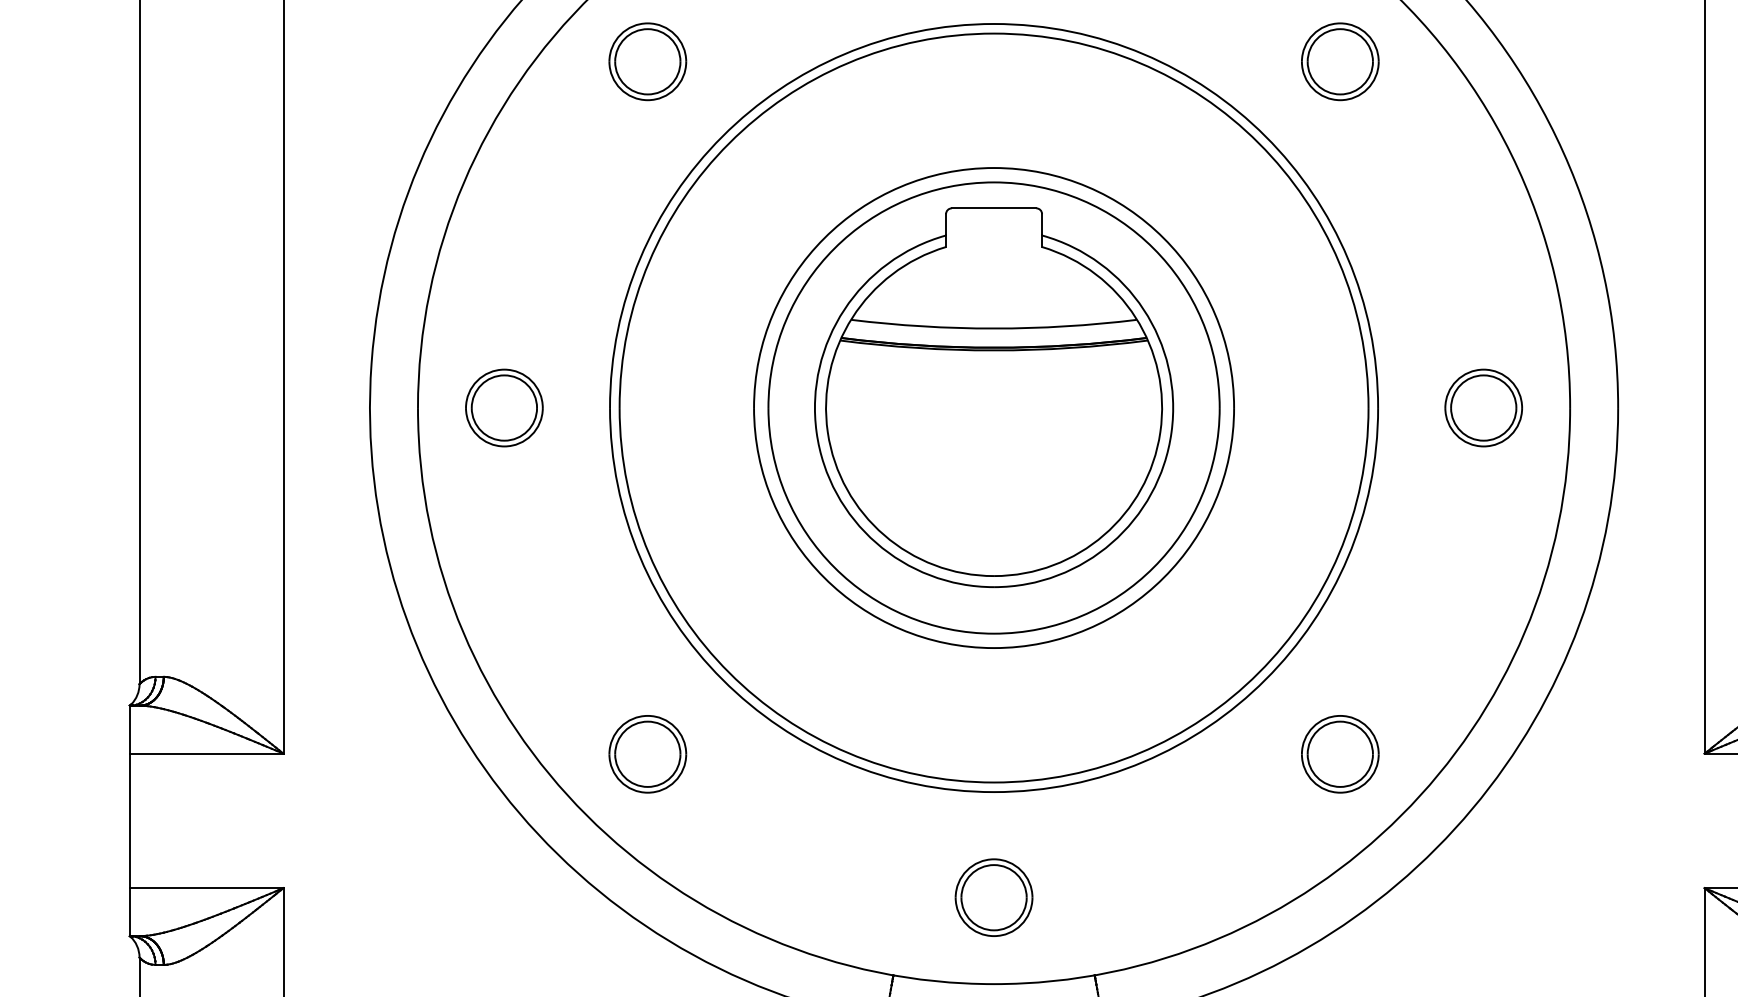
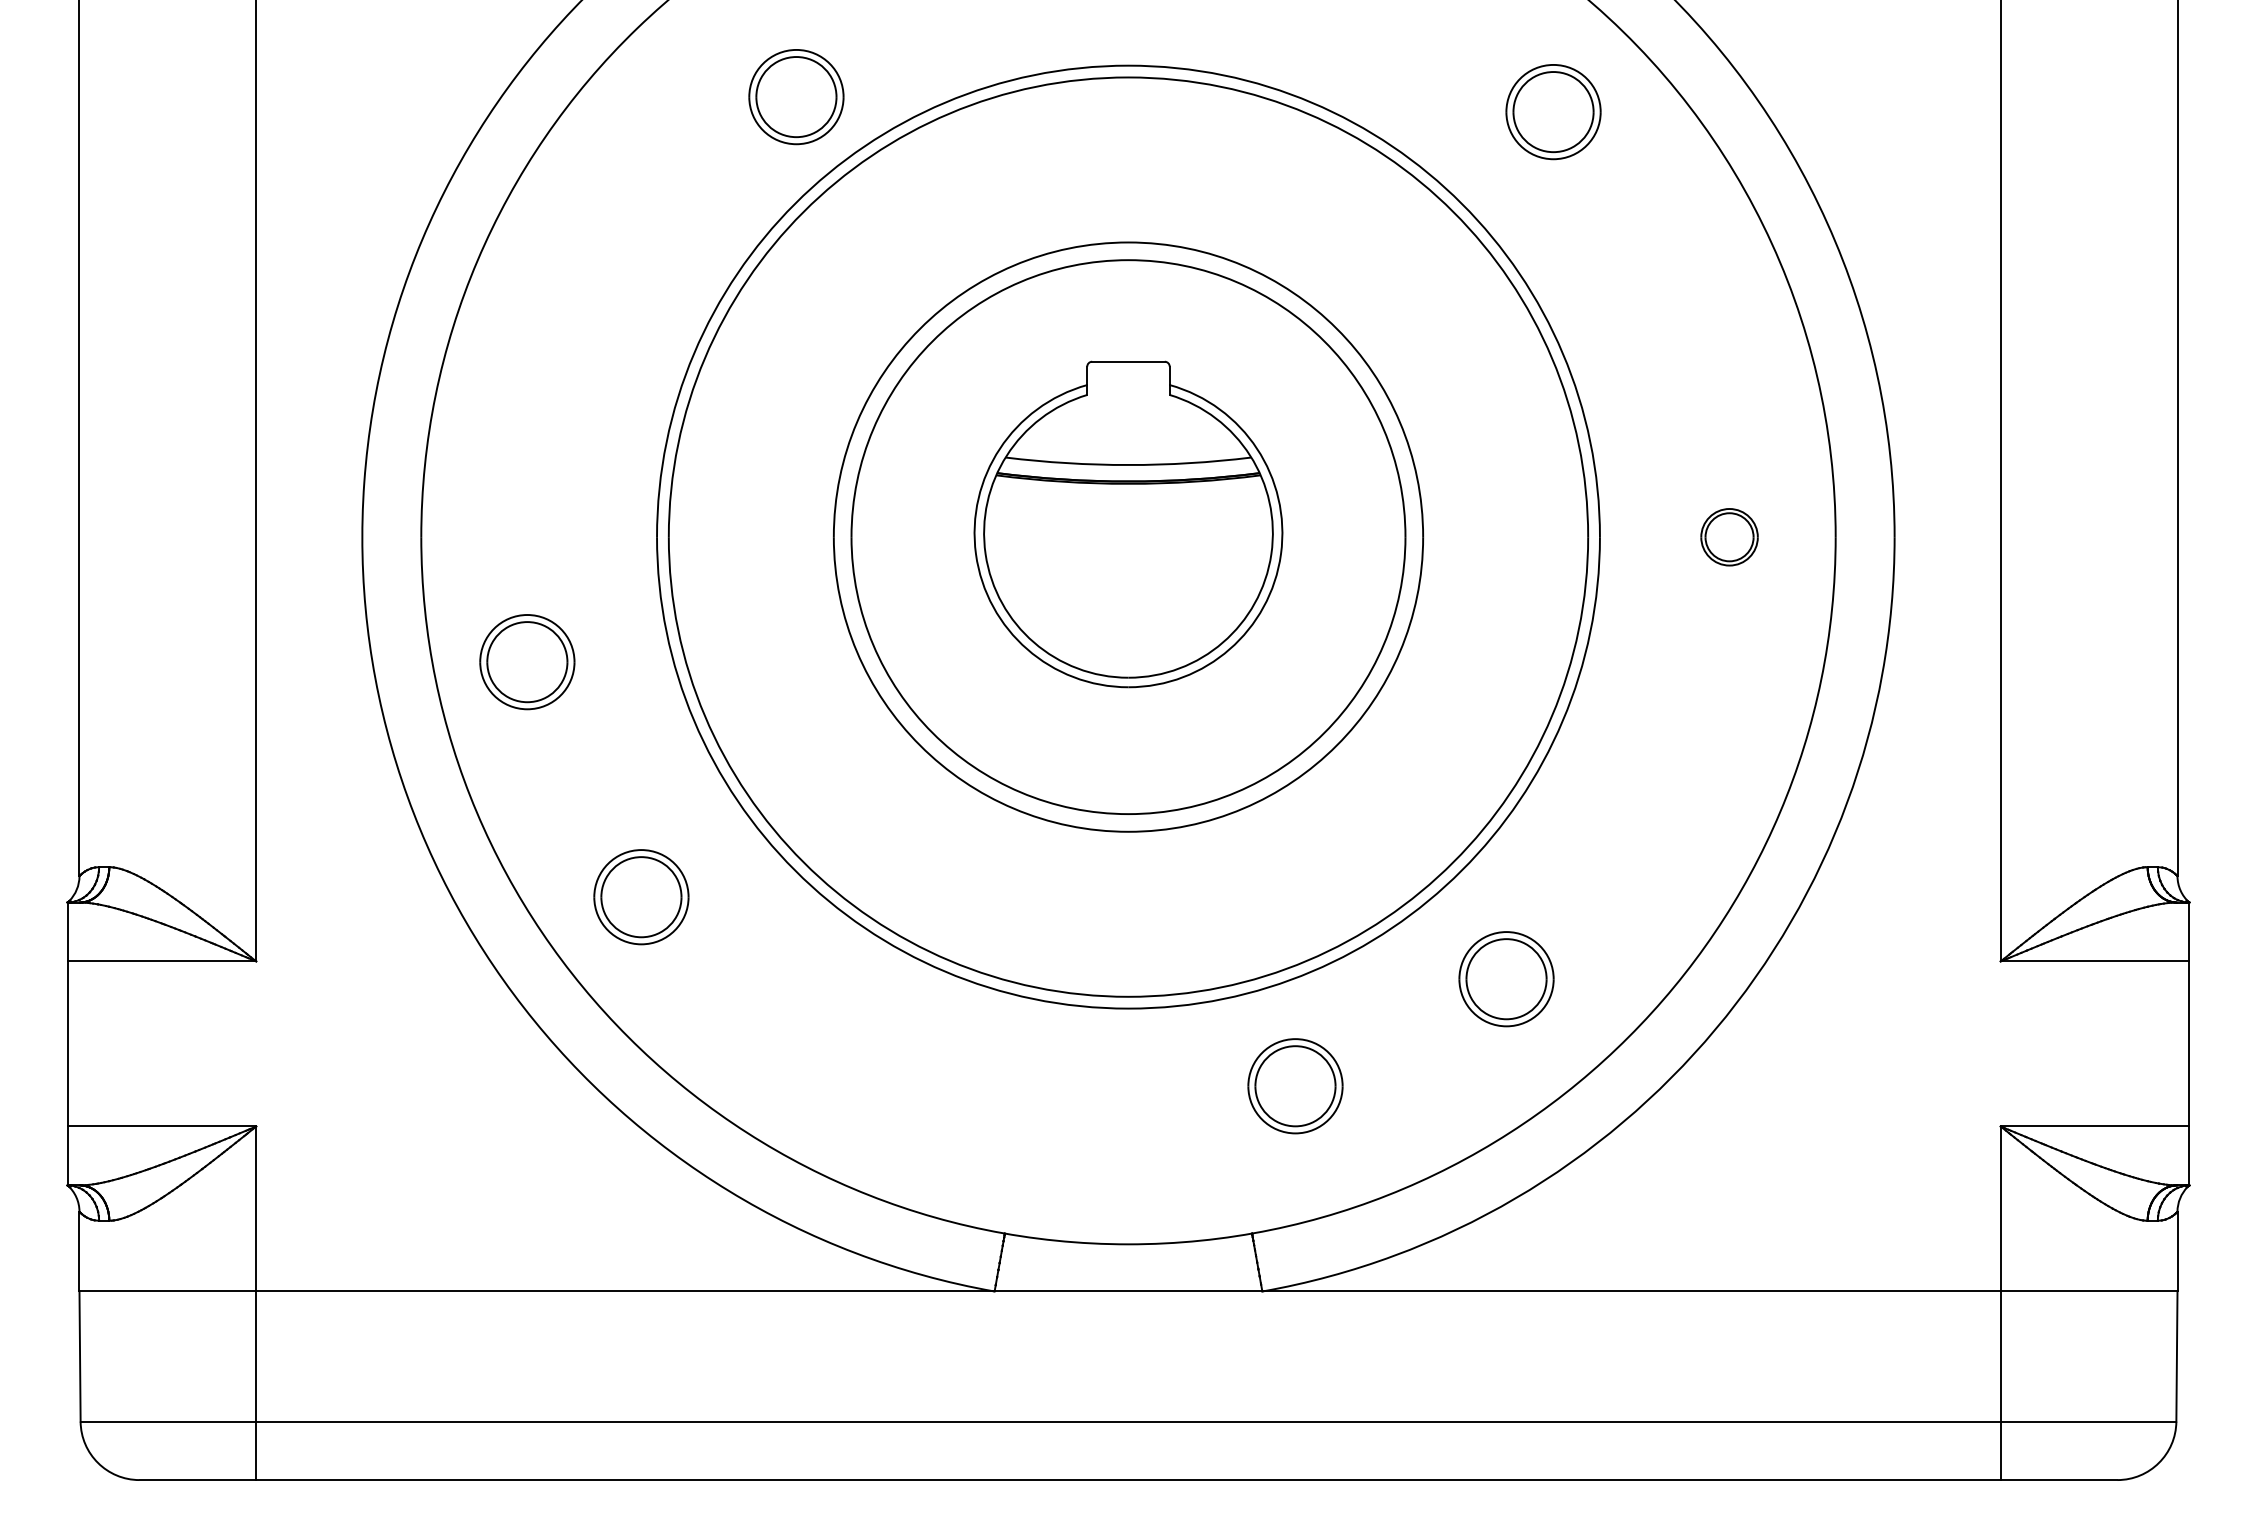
part: (647, 62) -> (796, 97), moved
part: (994, 397) -> (1128, 524), size x0.7
part: (504, 408) -> (527, 662), moved
part: (1483, 408) -> (1729, 537), size x0.6
part: (647, 754) -> (641, 897), moved
part: (1340, 754) -> (1506, 979), moved
part: (994, 897) -> (1295, 1086), moved

